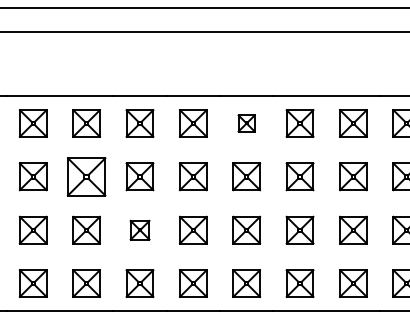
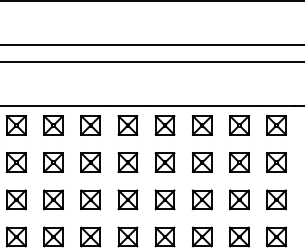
part: (245, 123) -> (164, 125), size x1.67
part: (86, 176) -> (53, 162), size x0.71
part: (139, 229) -> (90, 199), size x1.43

